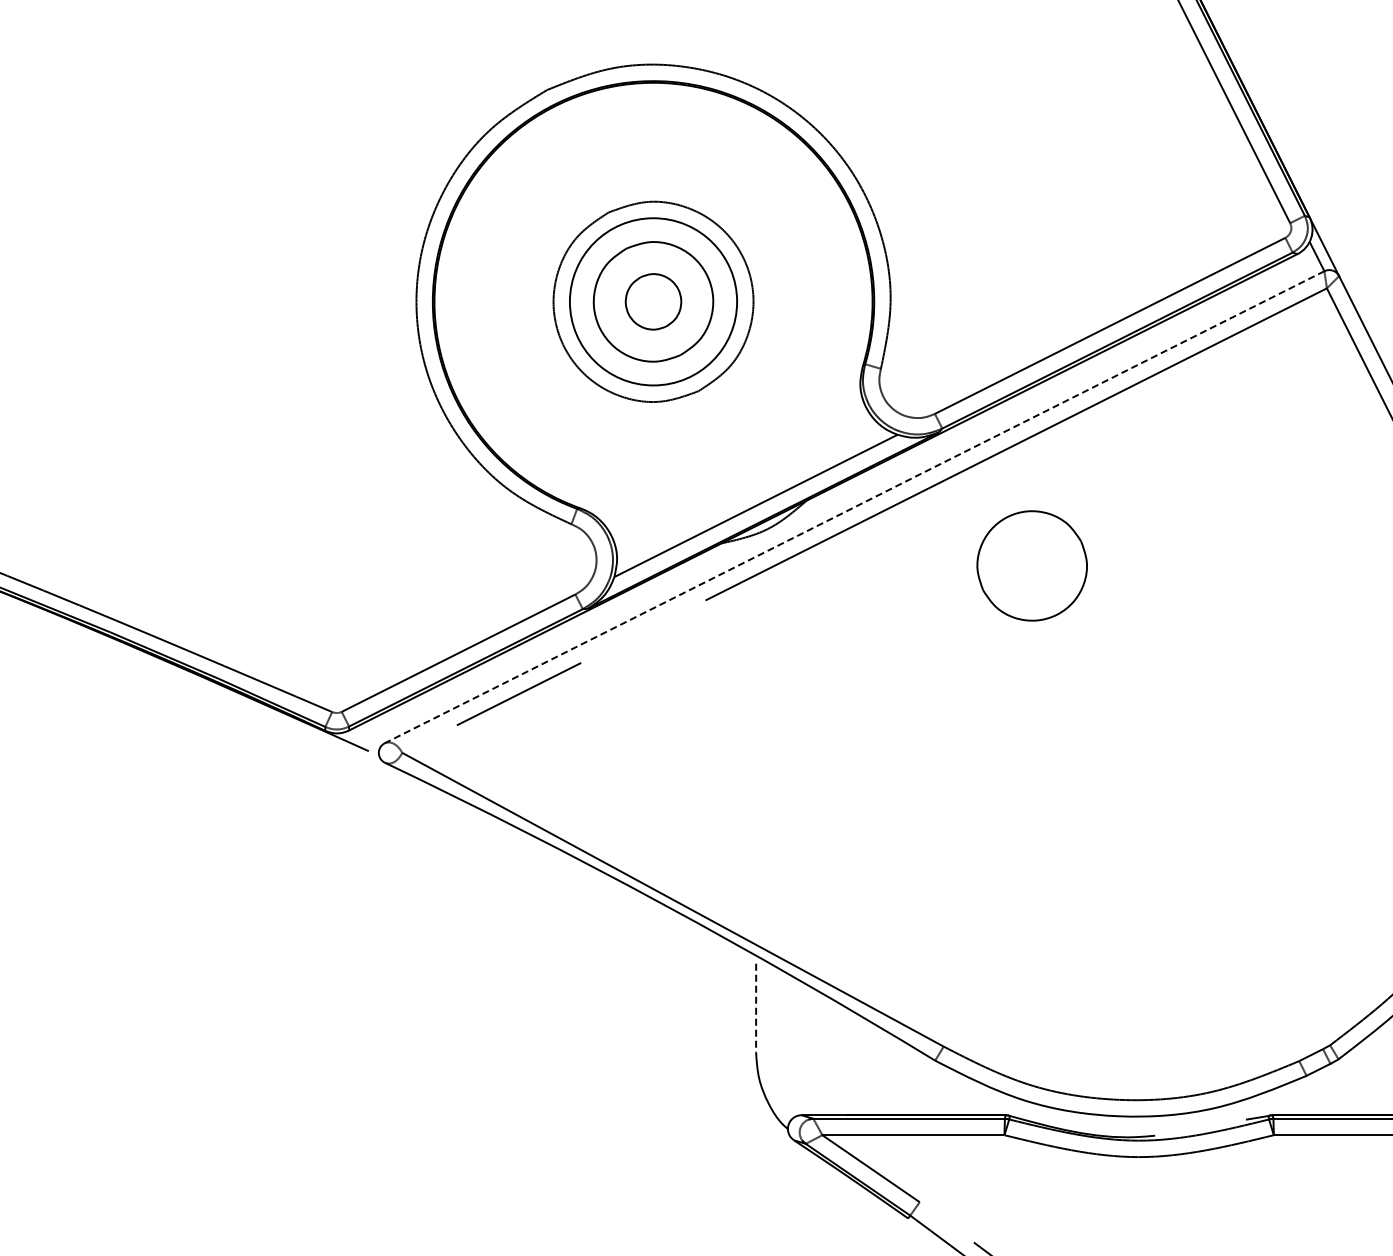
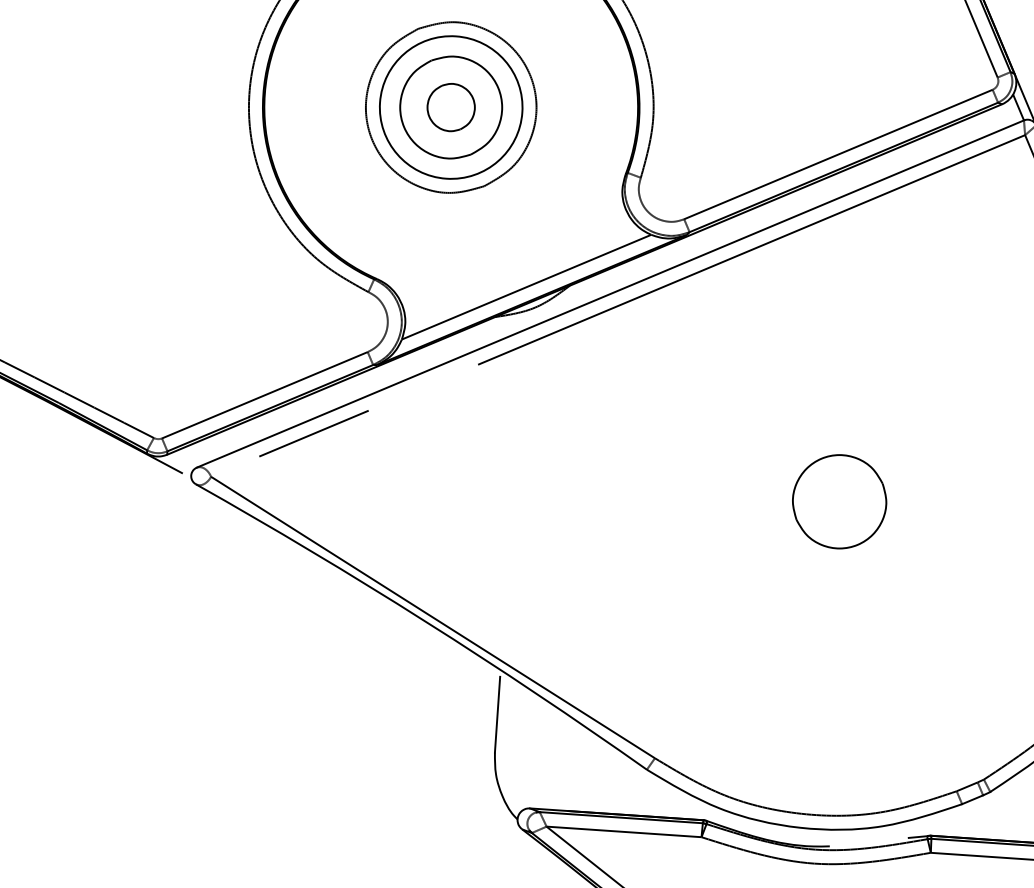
line: (854, 507) -> (610, 294), dashed -> solid
part: (1031, 565) -> (839, 501), moved
line: (756, 1008) -> (497, 714), dashed -> solid

